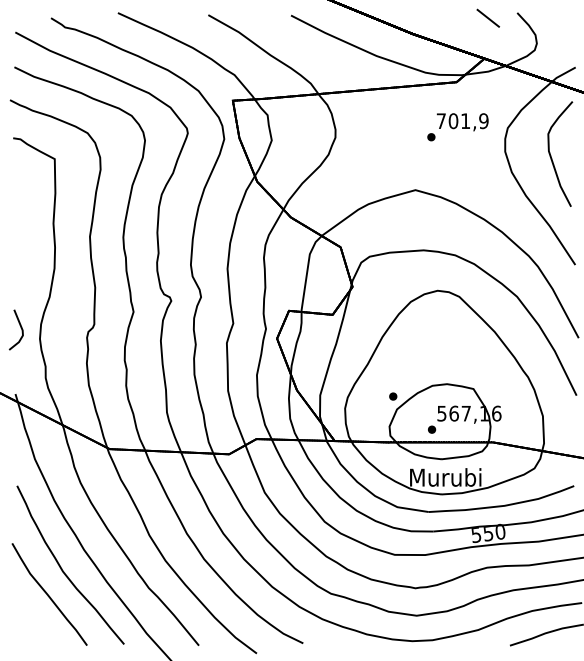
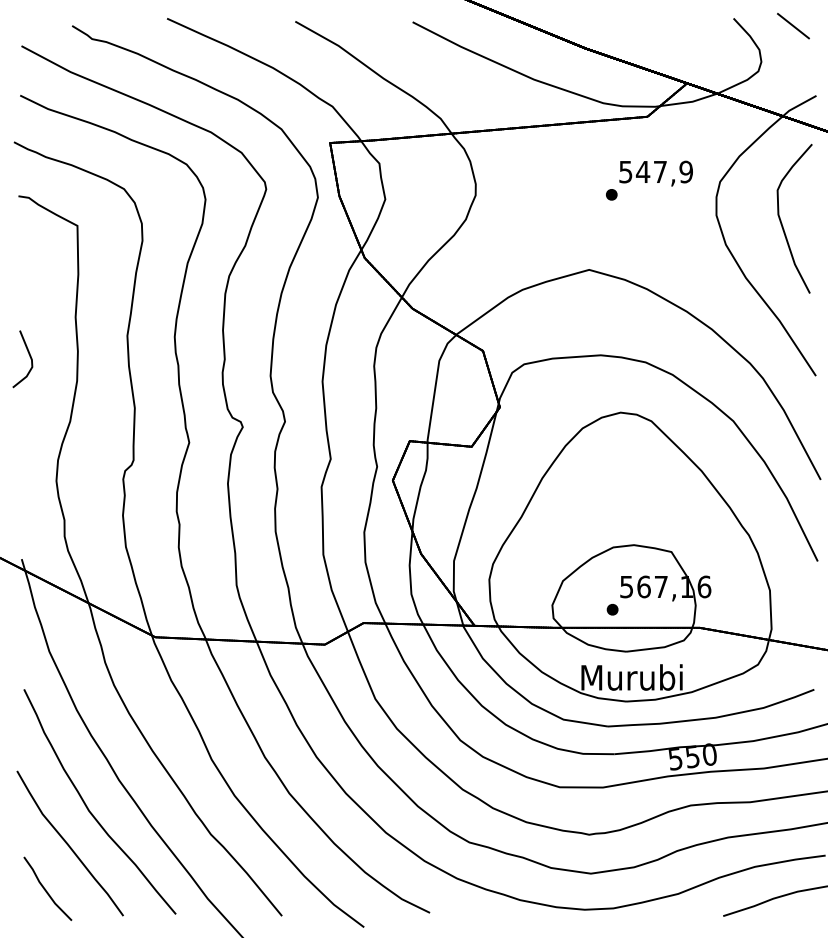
line: (488, 18) -> (793, 26), moved
text: (453, 120) -> (642, 171), 701,9 -> 547,9
line: (20, 328) -> (29, 356), moved
part: (393, 396) -> (557, 562), removed
line: (32, 626) -> (46, 889), added

